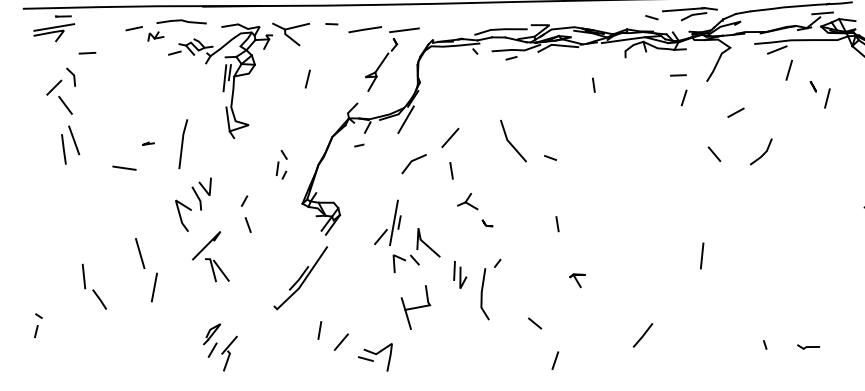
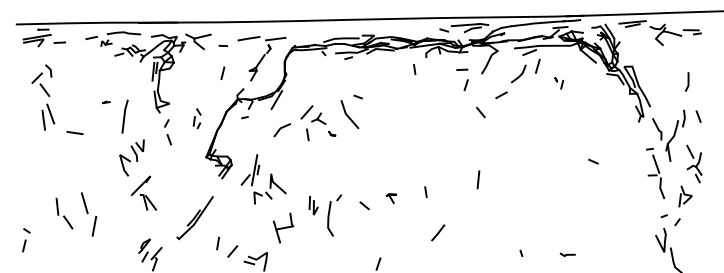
line: (330, 23) -> (222, 45), moved
line: (86, 52) -> (59, 42), moved
line: (307, 77) -> (222, 72), moved
line: (593, 85) -> (414, 69), moved
part: (821, 95) -> (559, 83), size x0.62
line: (148, 143) -> (106, 102), moved
line: (763, 152) -> (520, 74), moved
line: (713, 154) -> (480, 112), moved
line: (549, 157) -> (357, 96), moved
part: (280, 164) -> (196, 118), moved
line: (123, 167) -> (74, 132), moved
part: (474, 210) -> (323, 124), moved
part: (245, 214) -> (167, 132), moved
line: (556, 223) -> (425, 191), moved
part: (399, 230) -> (258, 175), moved
line: (702, 255) -> (478, 179), moved
part: (147, 270) -> (89, 214), moved
part: (299, 277) -> (194, 217), moved
part: (575, 280) -> (390, 198), moved
line: (534, 323) -> (364, 205), moved
part: (38, 326) -> (26, 240), size x1.43
line: (643, 334) -> (438, 232), moved
part: (807, 346) -> (567, 254), moved

